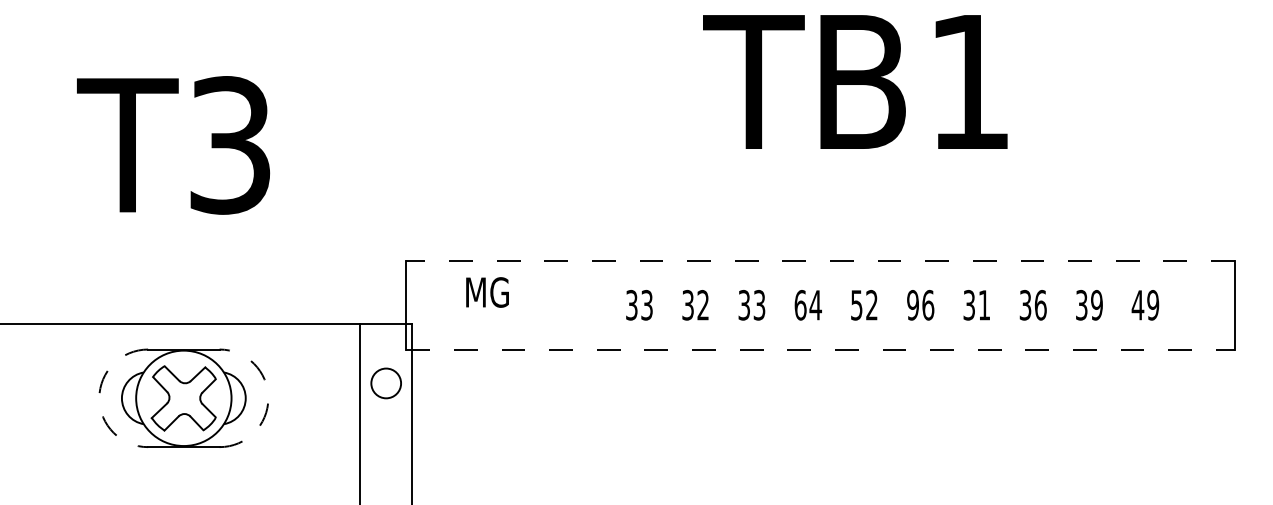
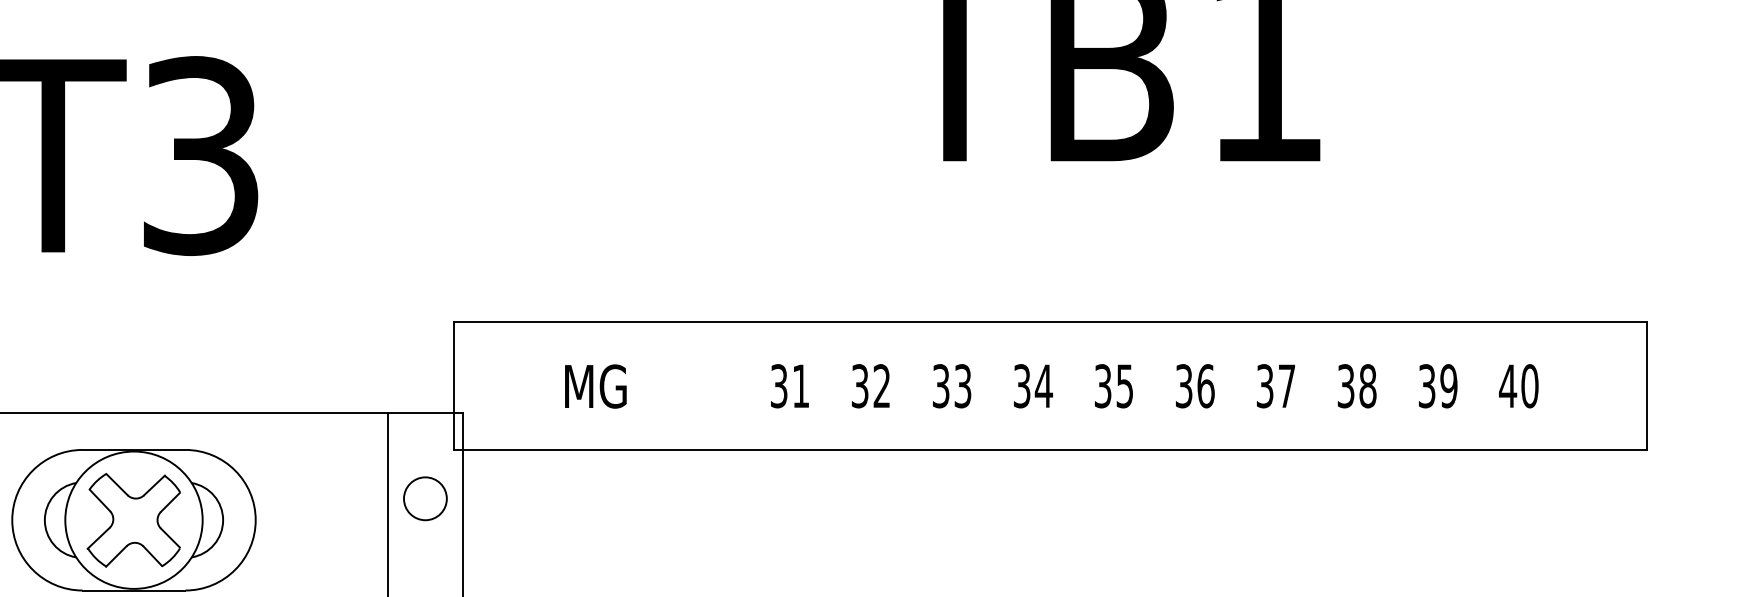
line: (820, 260) -> (1050, 321), dashed -> solid
text: (487, 292) -> (595, 386), moved
text: (646, 304) -> (800, 385), 33 -> 31
text: (864, 304) -> (1114, 385), 52 -> 35
text: (800, 305) -> (1022, 386), 64 -> 34
text: (912, 305) -> (1183, 386), 96 -> 36
text: (984, 305) -> (1287, 386), 31 -> 37
text: (1040, 305) -> (1367, 386), 36 -> 38
text: (1153, 305) -> (1530, 386), 49 -> 40
line: (821, 349) -> (1052, 449), dashed -> solid
arc: (99, 398) -> (12, 520), dashed -> solid
arc: (268, 398) -> (255, 520), dashed -> solid

